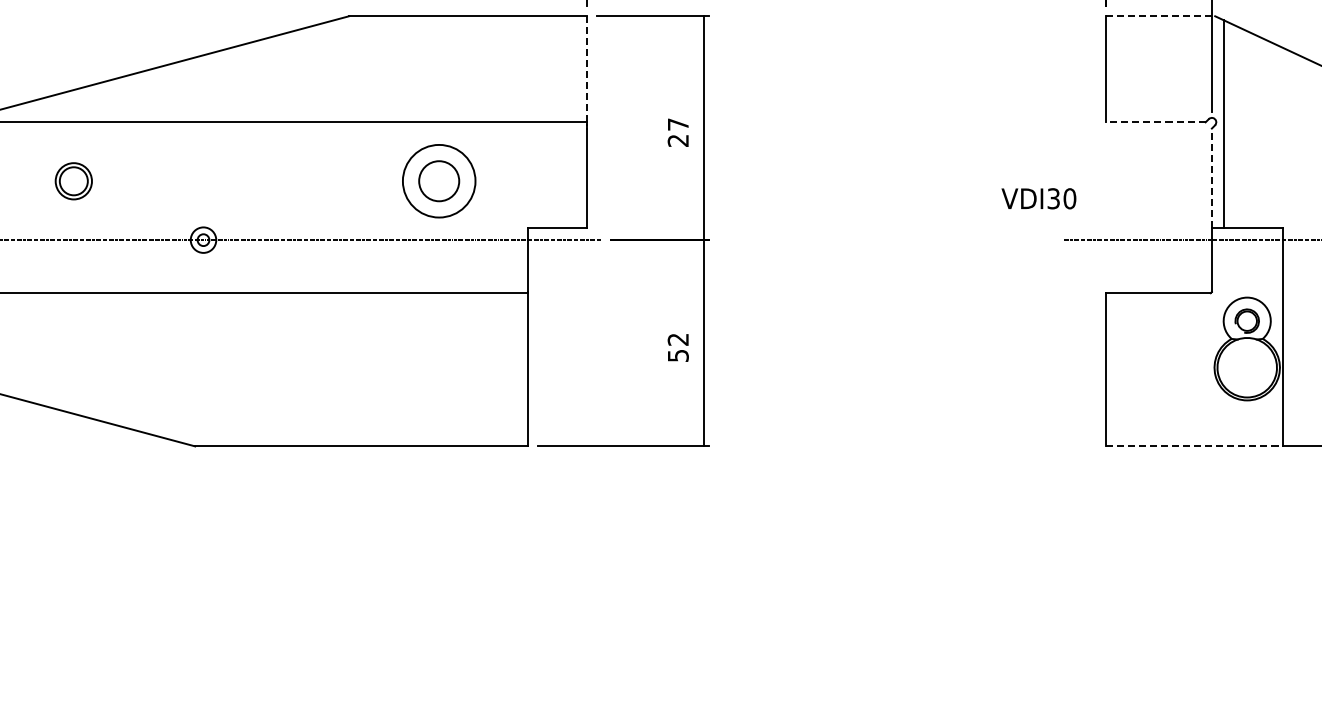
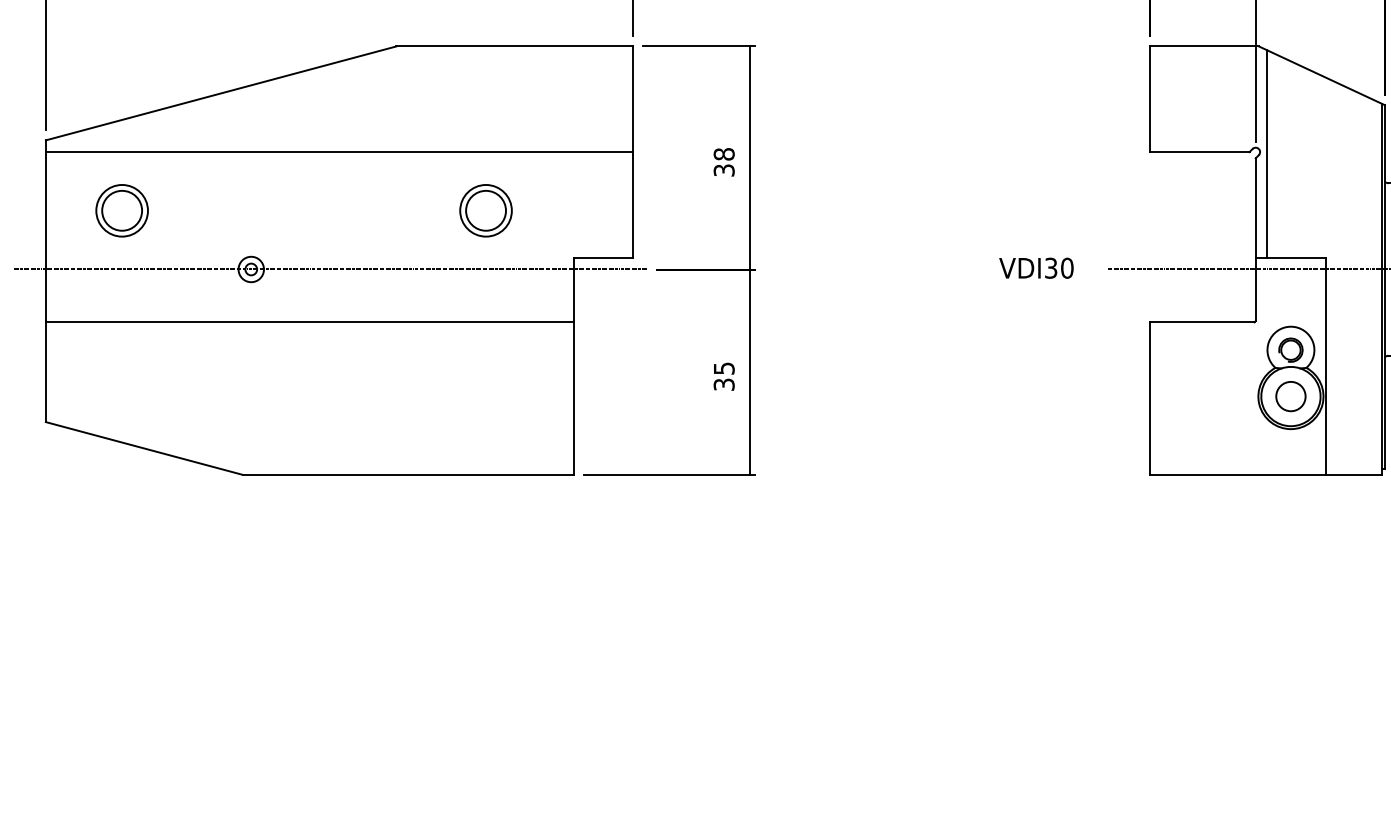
line: (1161, 16) -> (1205, 46), dashed -> solid
line: (586, 69) -> (632, 99), dashed -> solid
line: (1155, 122) -> (1199, 152), dashed -> solid
text: (677, 132) -> (723, 162), 27 -> 38
line: (1211, 178) -> (1255, 208), dashed -> solid
part: (73, 180) -> (121, 210), size x1.43
circle: (438, 180) -> (485, 210), size x0.71
text: (1038, 198) -> (1036, 267), moved
text: (677, 347) -> (723, 376), 52 -> 35
circle: (1246, 367) -> (1290, 396), added
line: (1194, 445) -> (1238, 474), dashed -> solid

